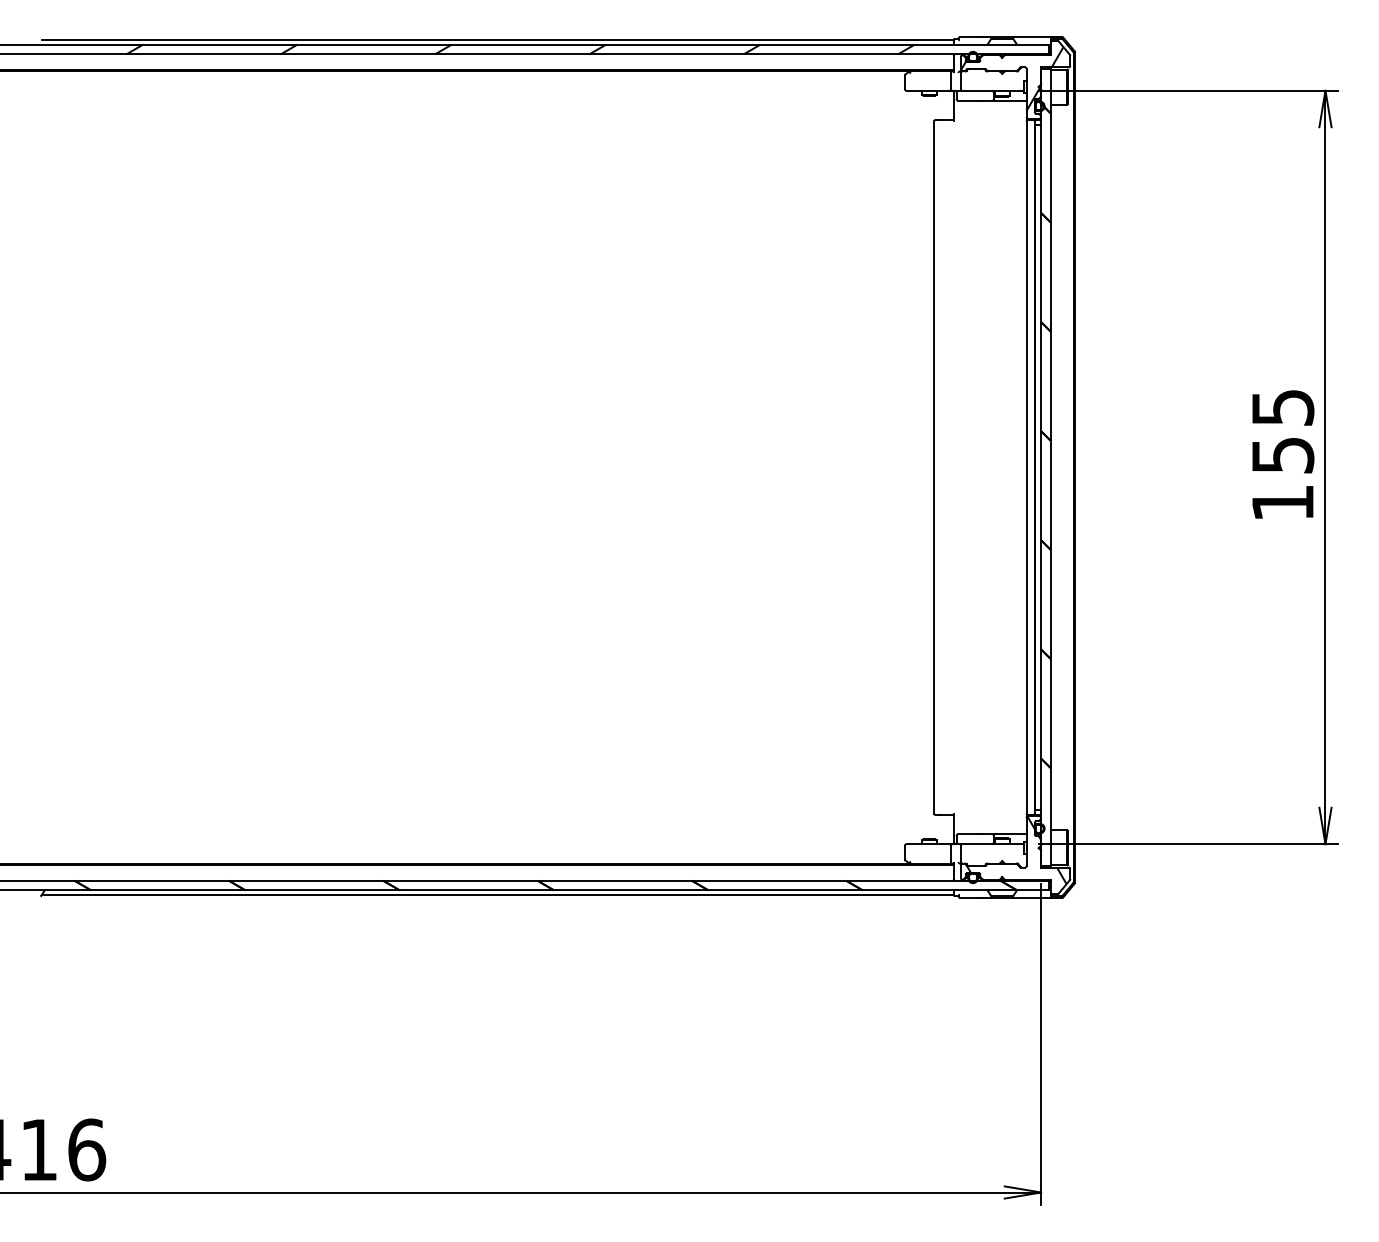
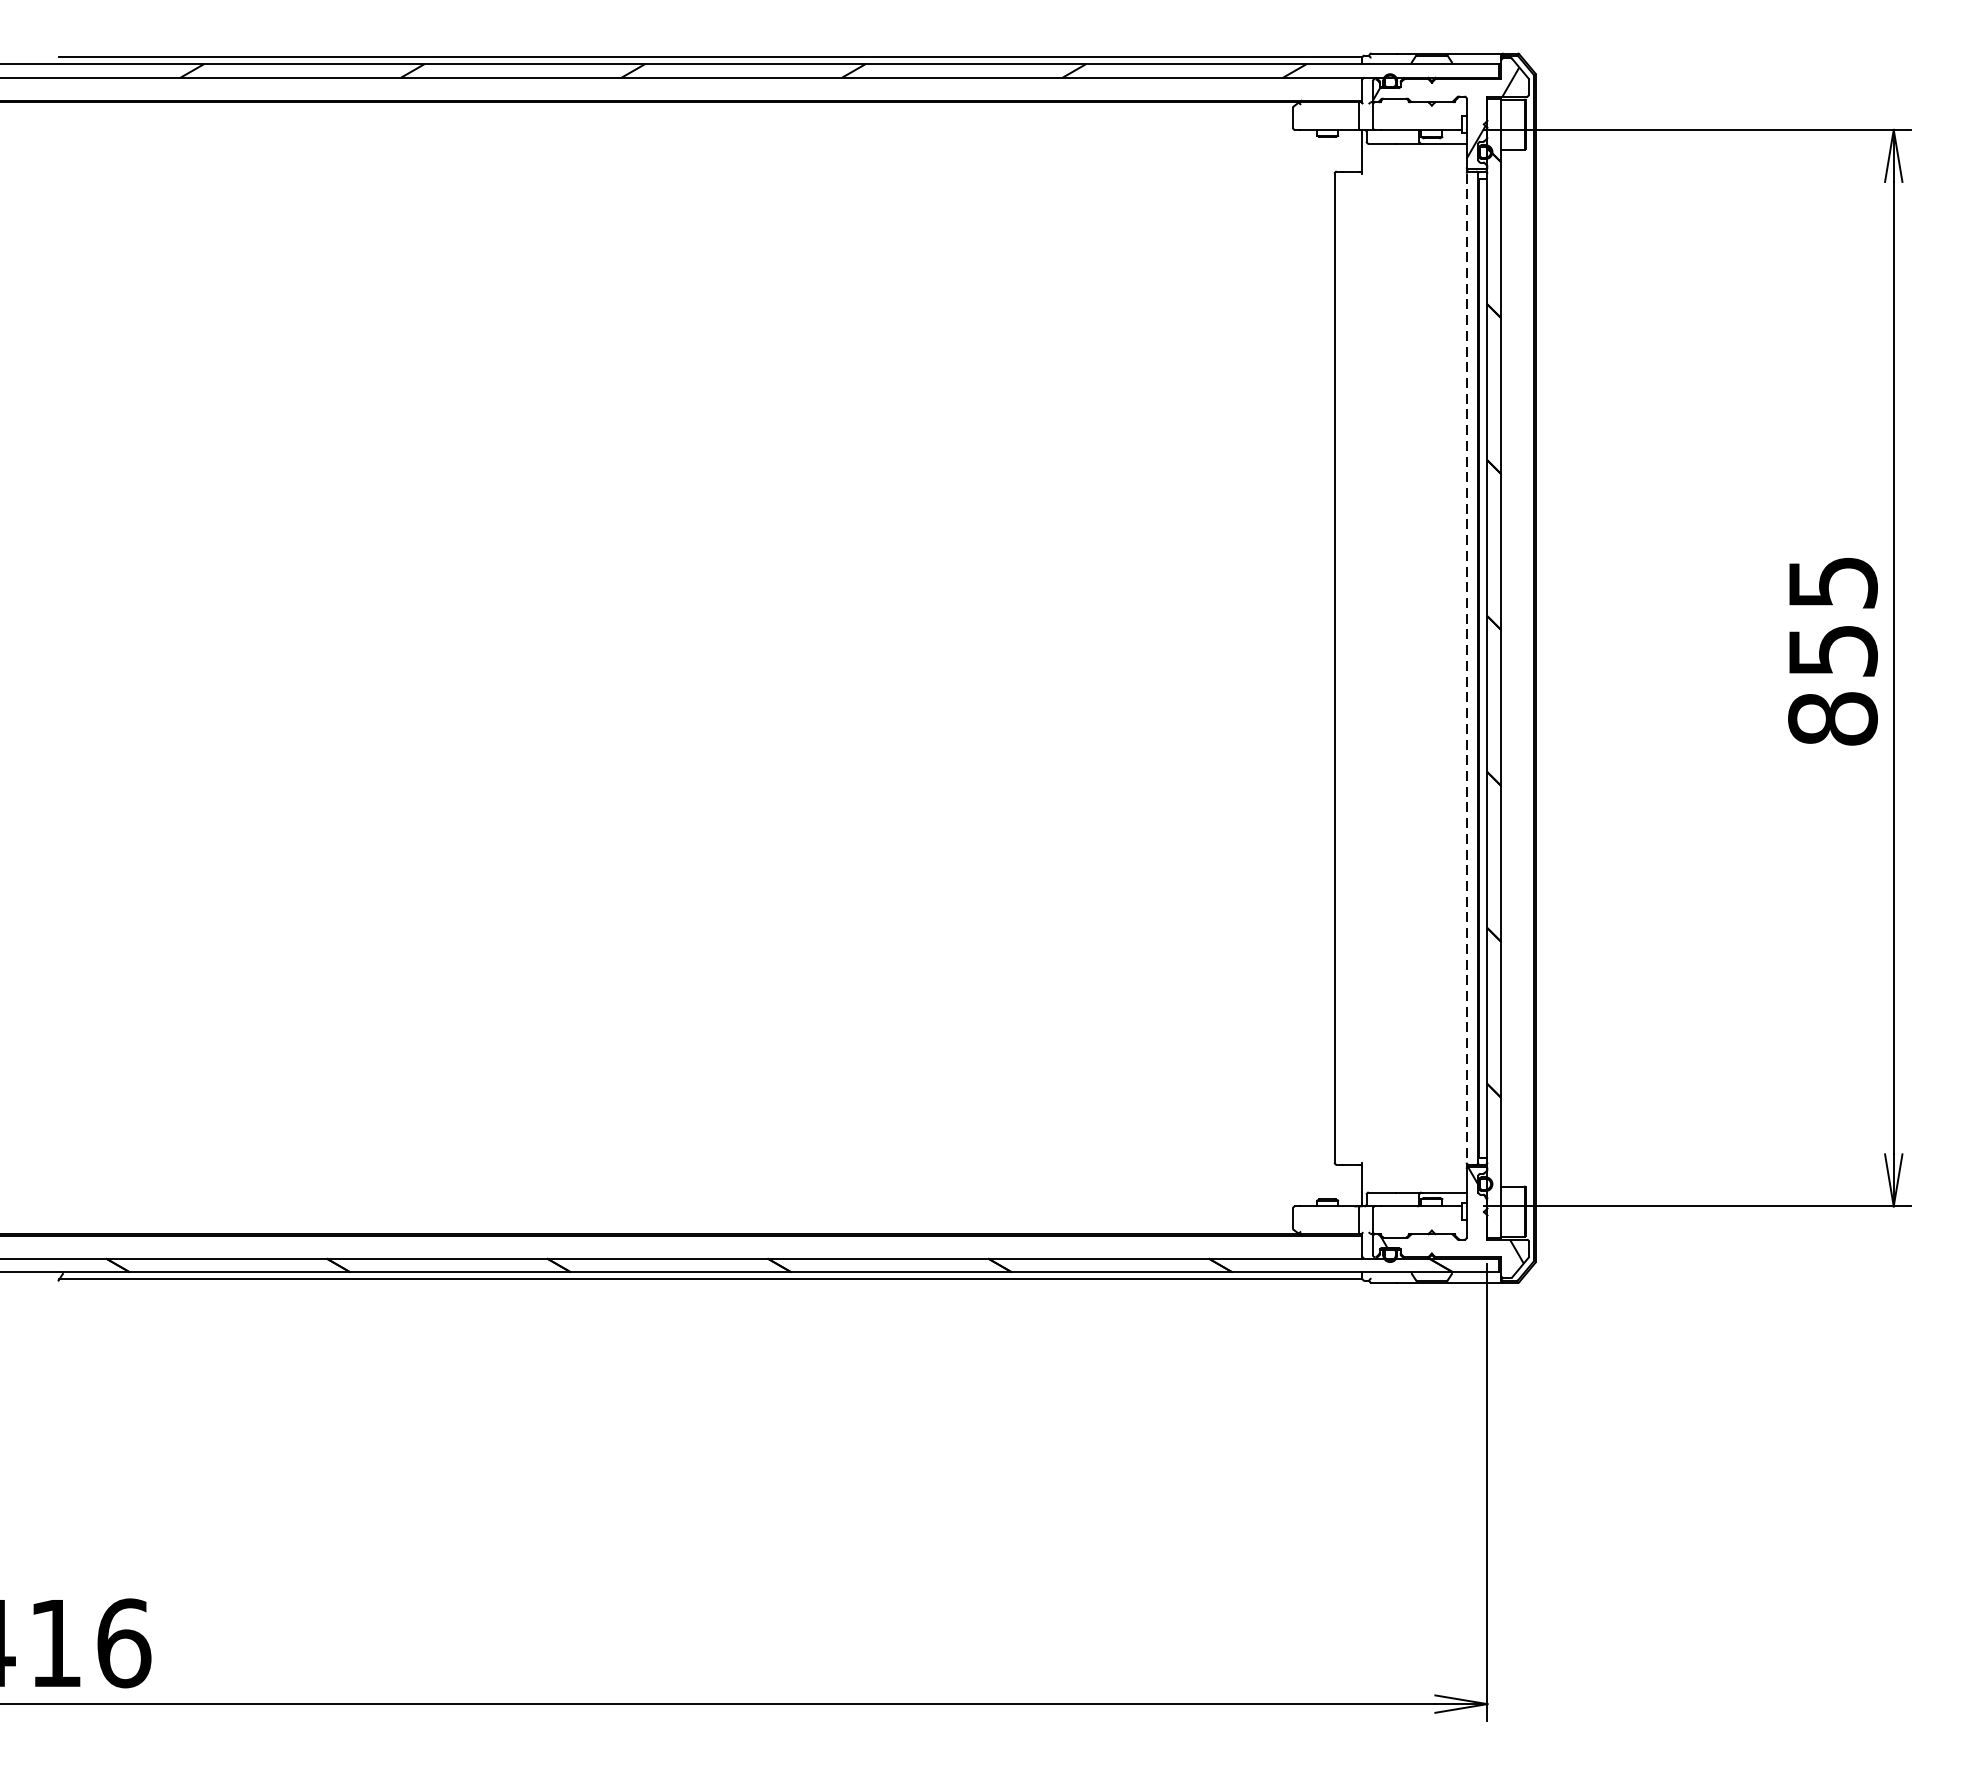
line: (1026, 468) -> (1466, 669), solid -> dashed
text: (1282, 502) -> (1832, 718), 155 -> 855

